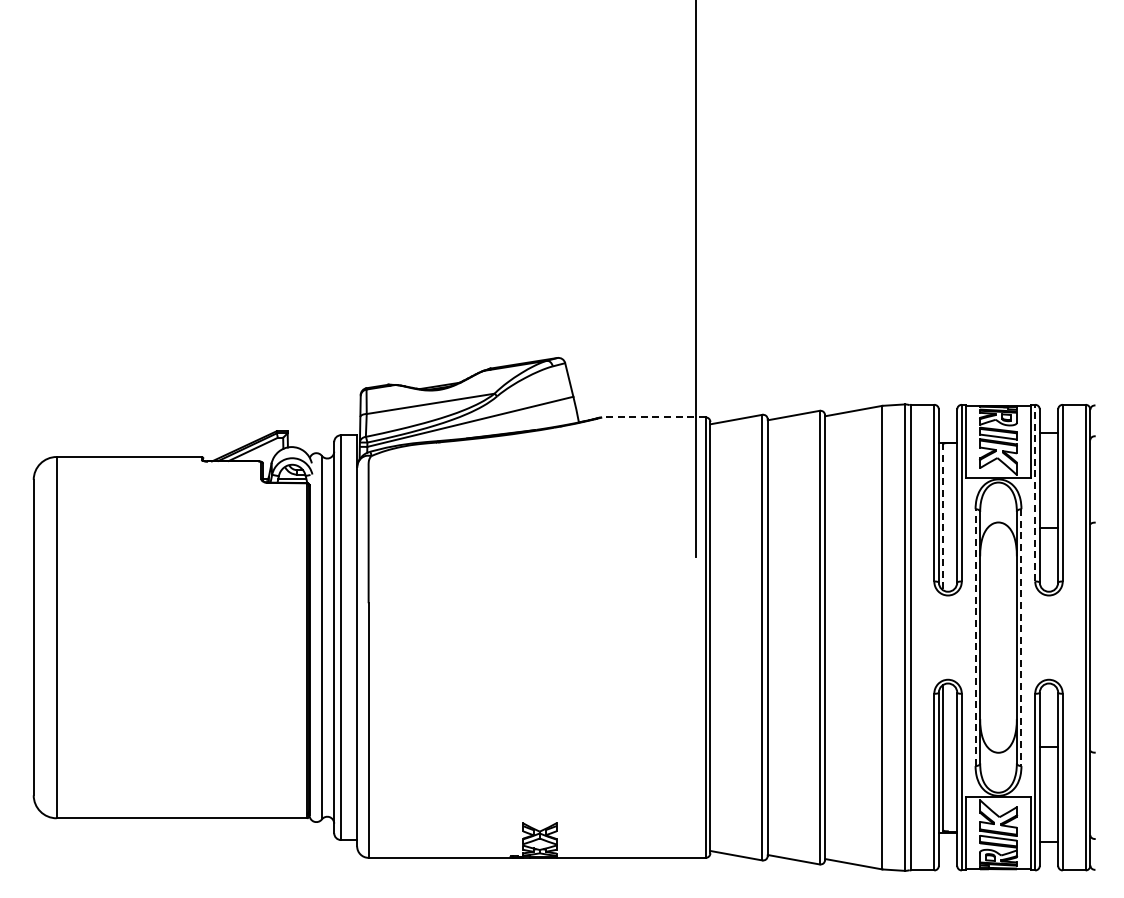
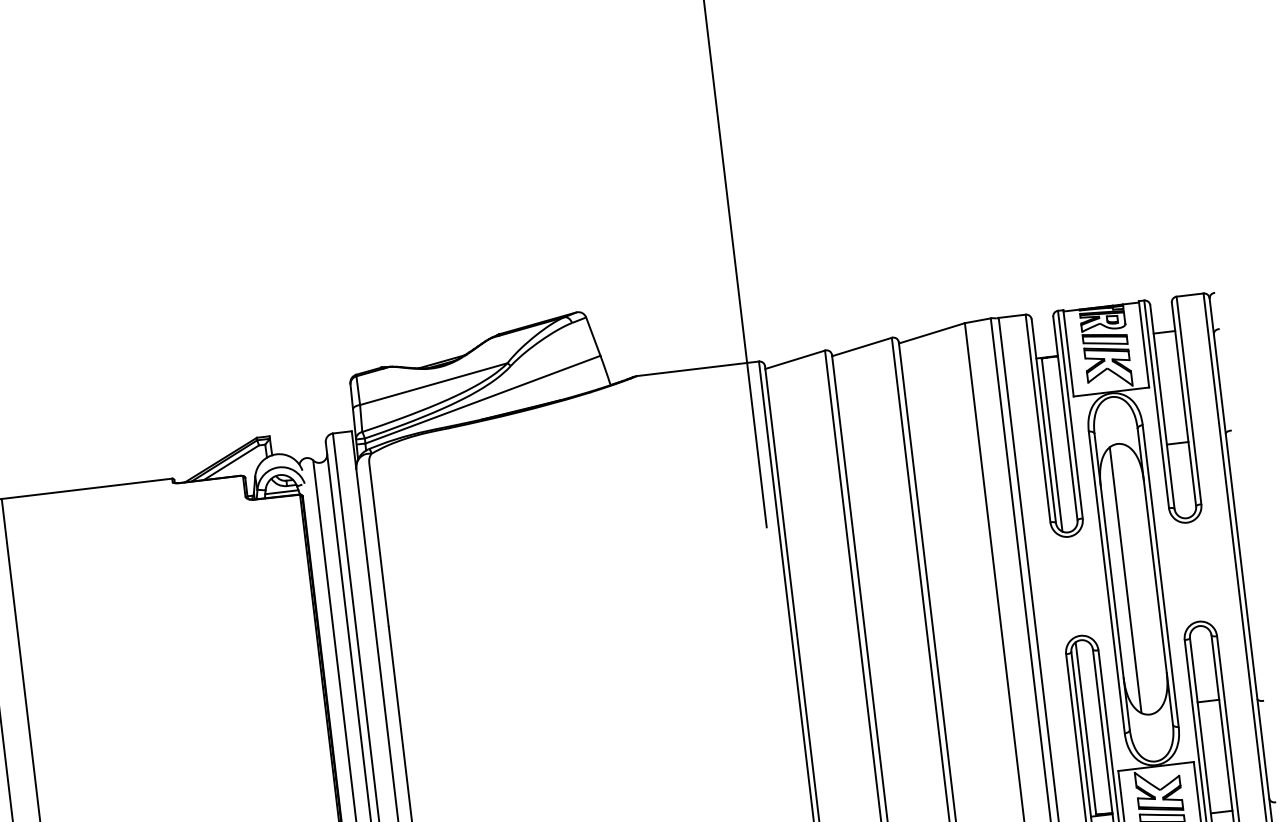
line: (653, 417) -> (697, 368), dashed -> solid
line: (1035, 492) -> (1156, 403), dashed -> solid
line: (943, 516) -> (1052, 444), dashed -> solid
line: (975, 637) -> (1106, 582), dashed -> solid
line: (991, 637) -> (1125, 580), added
line: (1021, 638) -> (1160, 577), dashed -> solid

